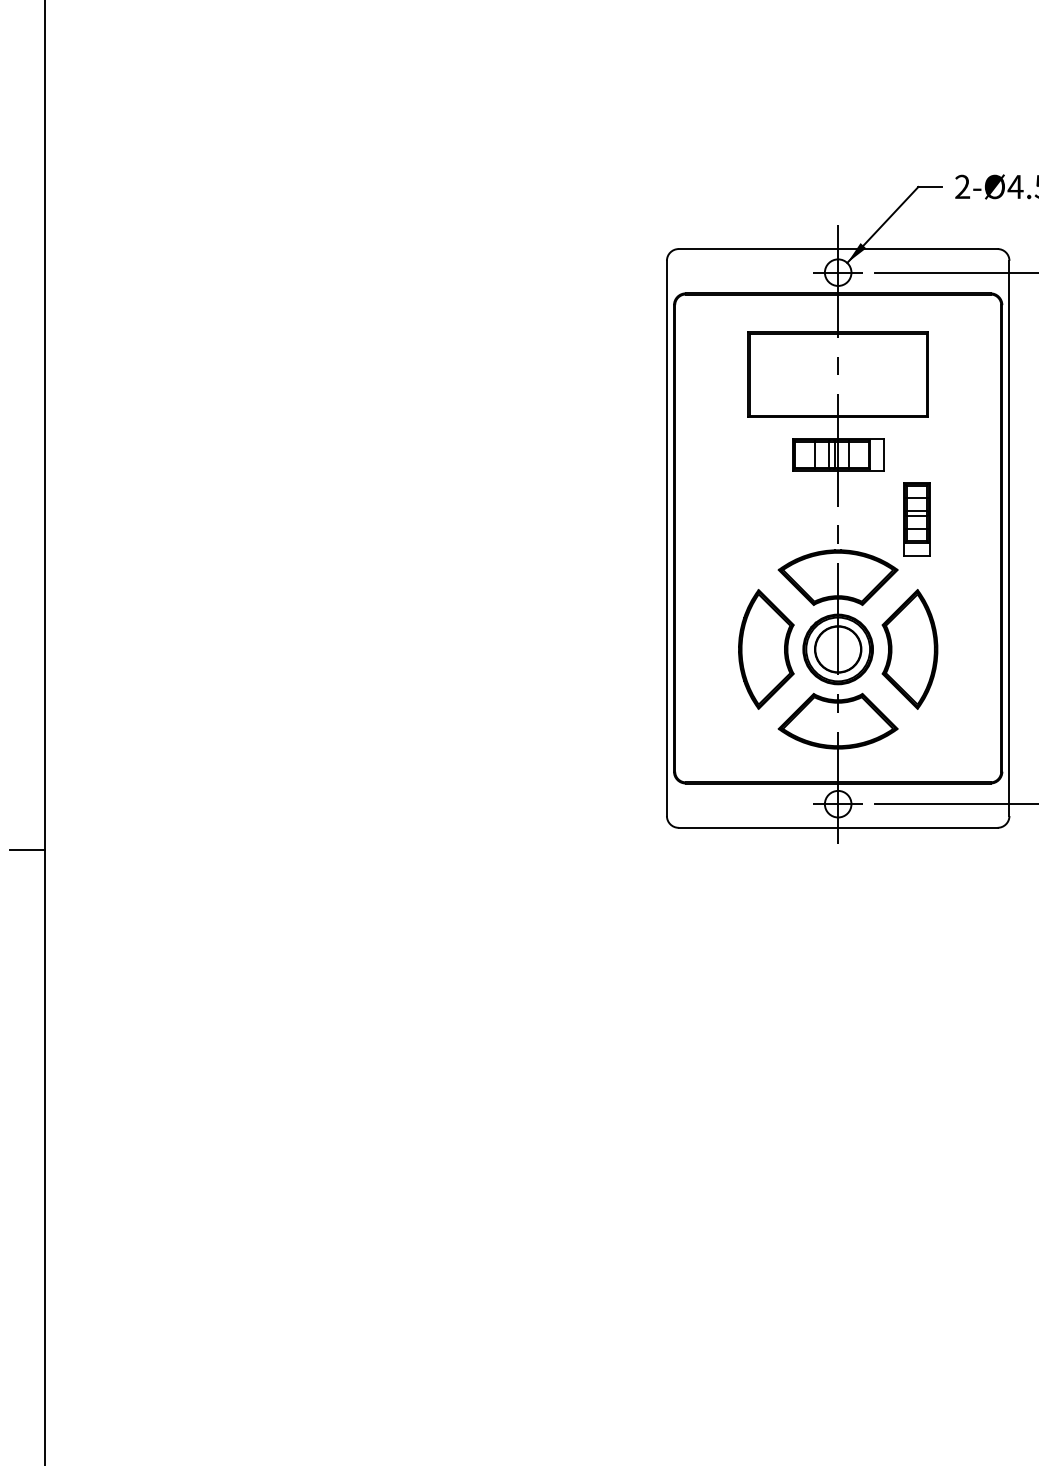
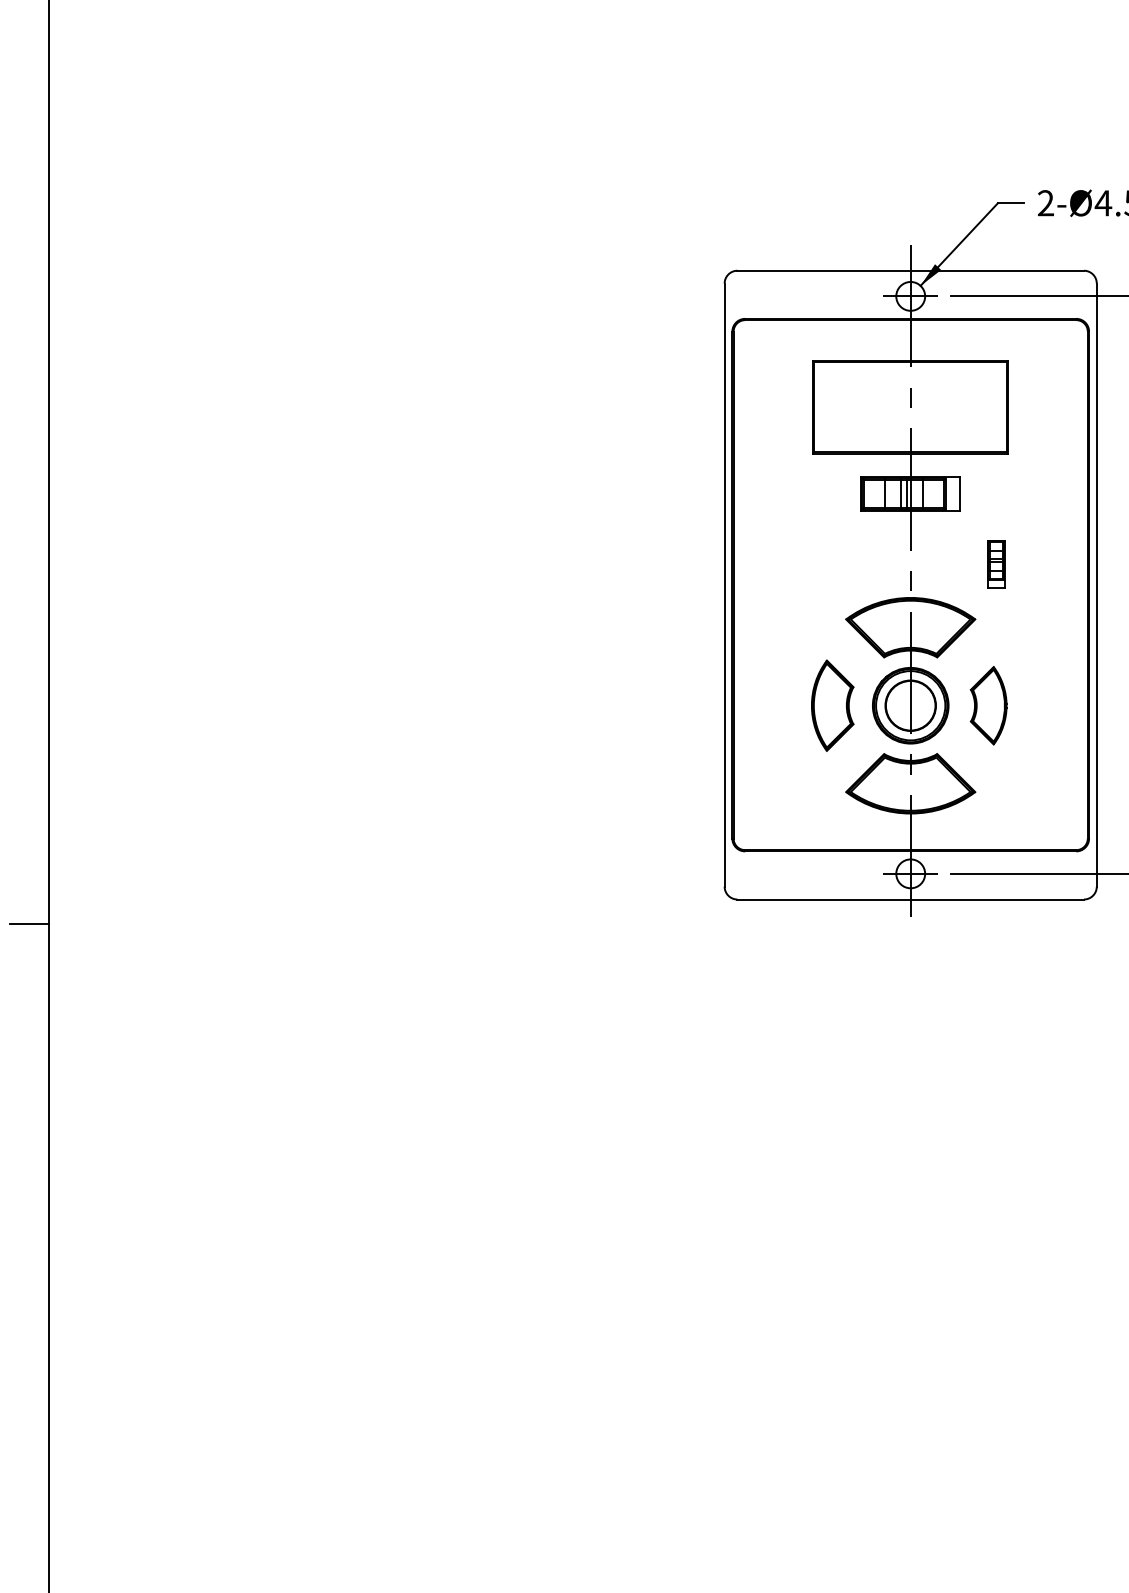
part: (916, 519) -> (995, 564), size x0.6
part: (766, 649) -> (832, 705), size x0.7
part: (909, 649) -> (988, 705), size x0.6

